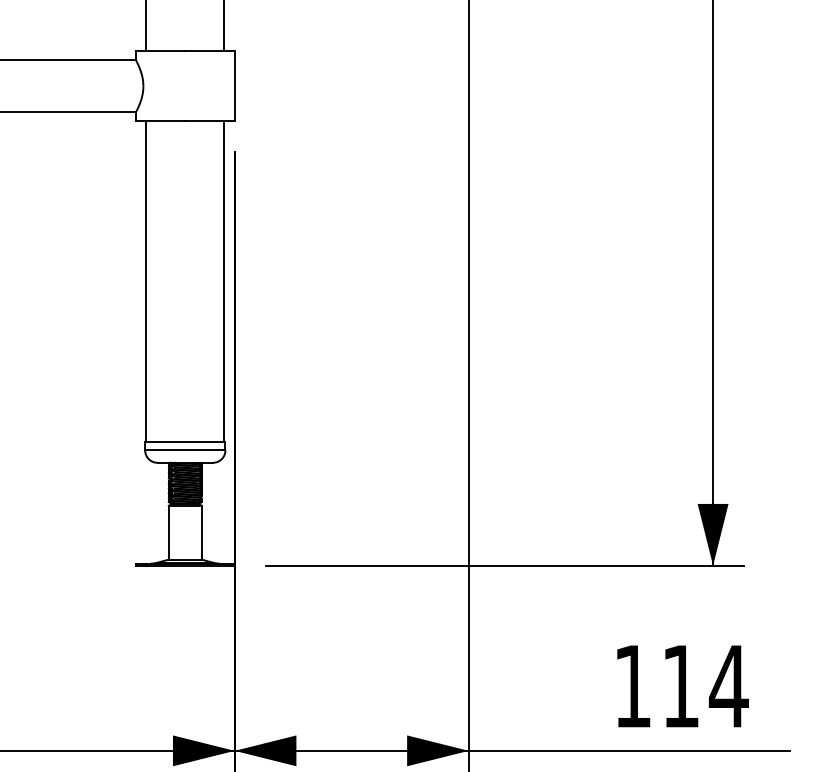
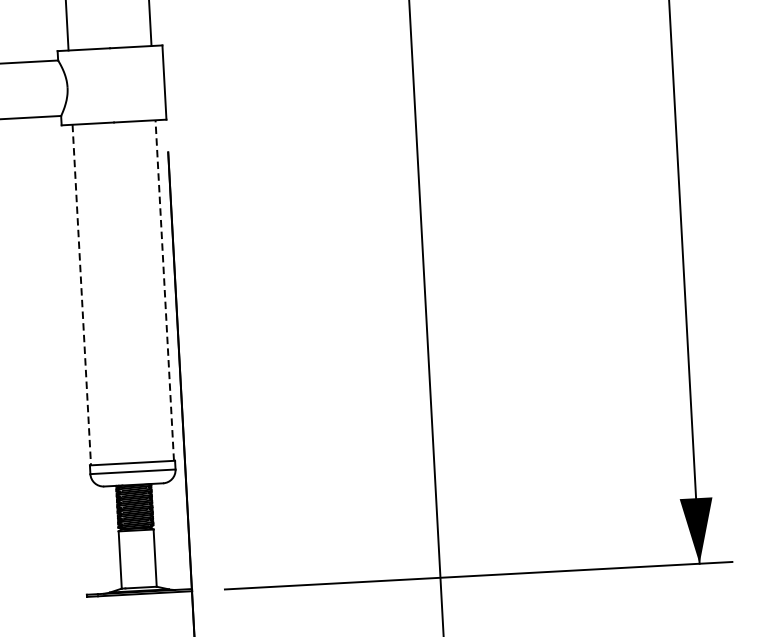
line: (224, 281) -> (164, 290), solid -> dashed
line: (146, 282) -> (82, 295), solid -> dashed

